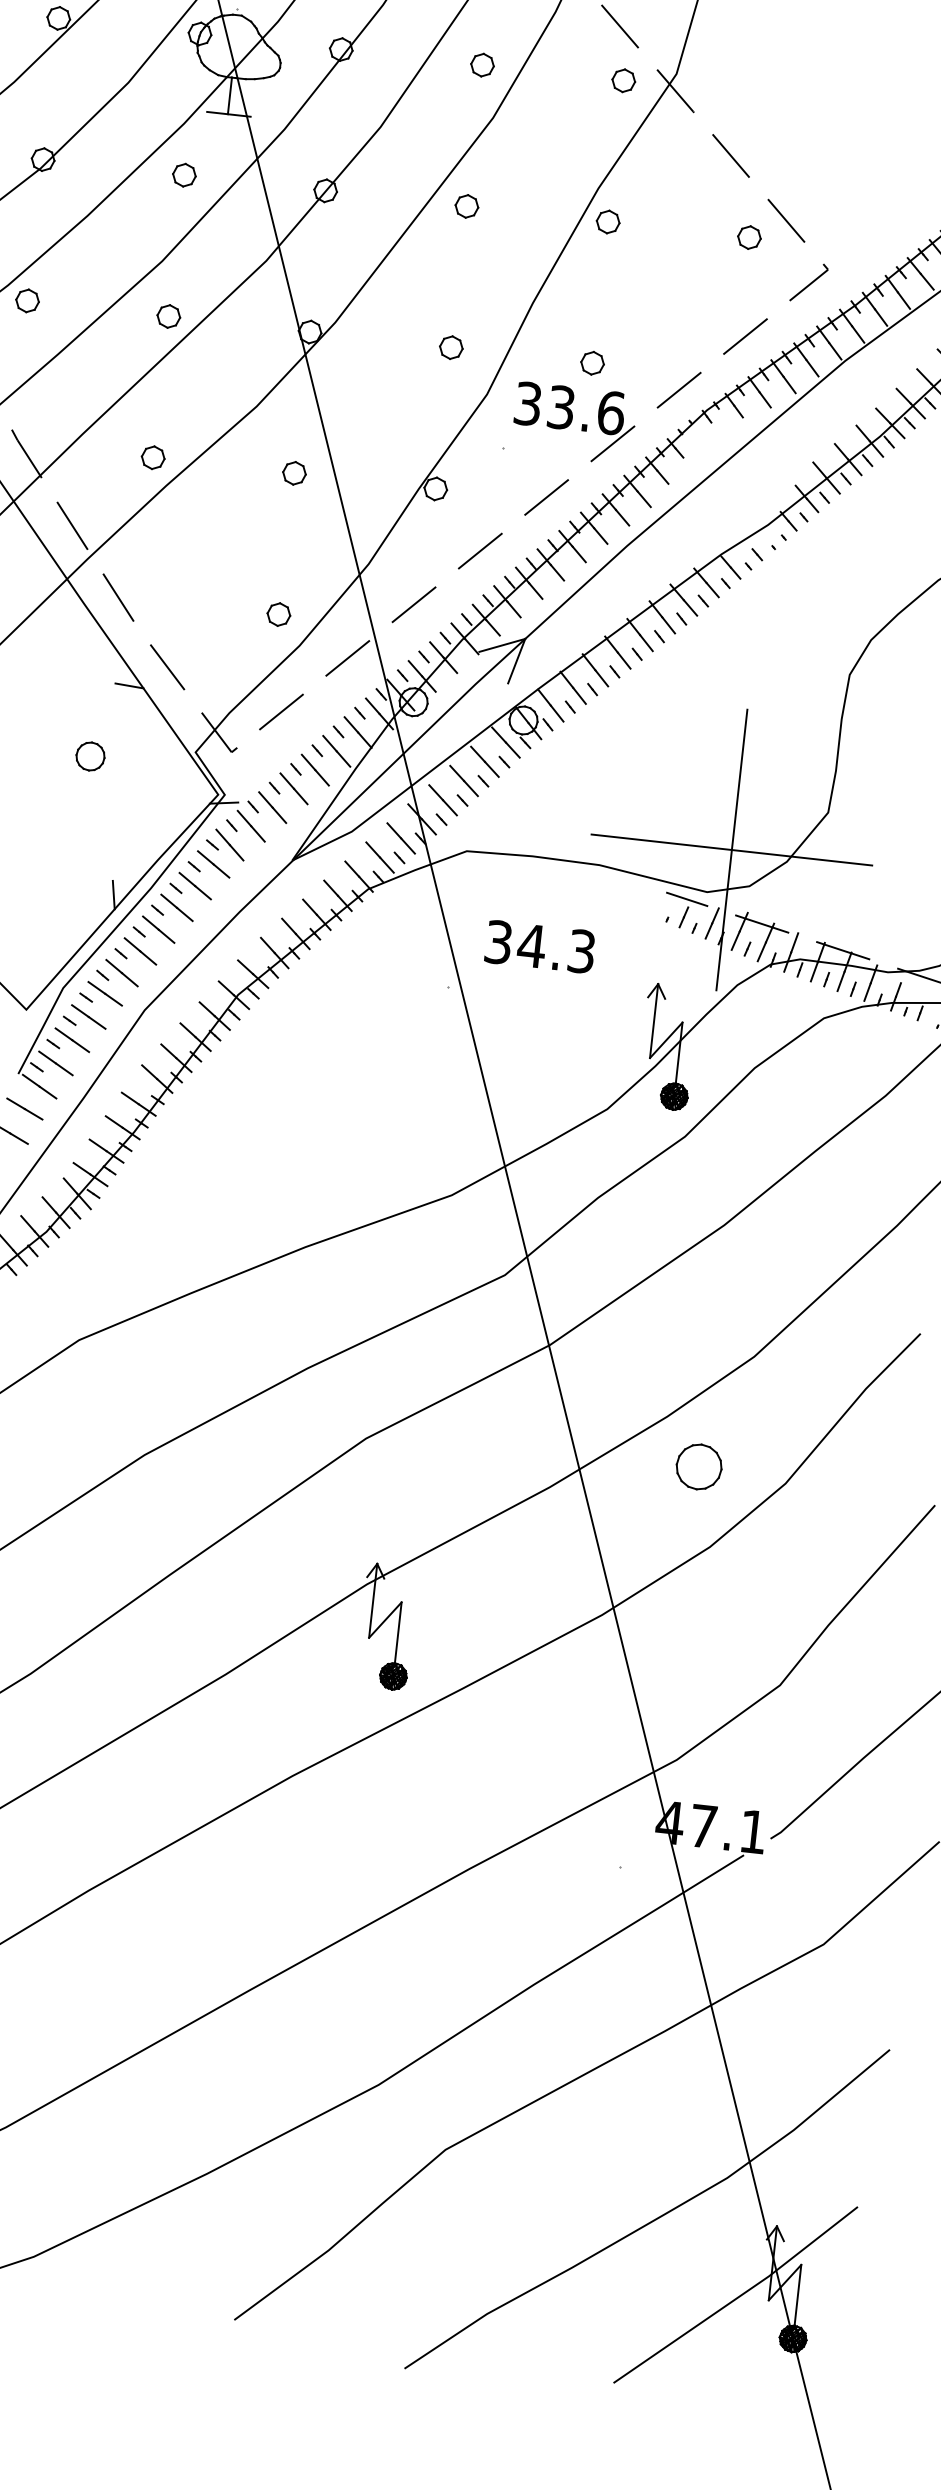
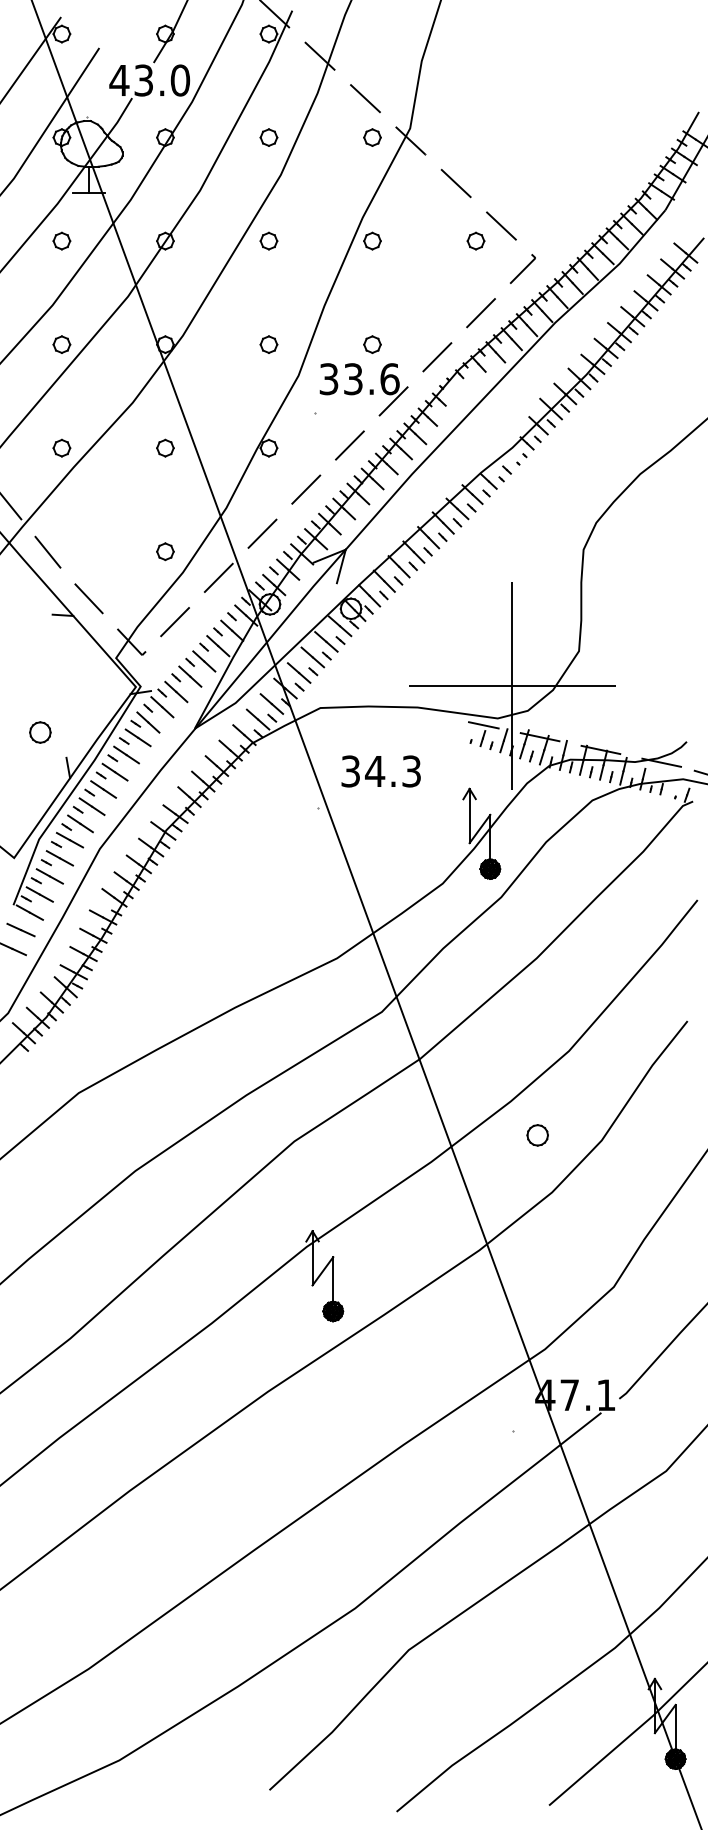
part: (90, 756) -> (40, 732), moved
part: (698, 1467) -> (537, 1135), size x0.62

